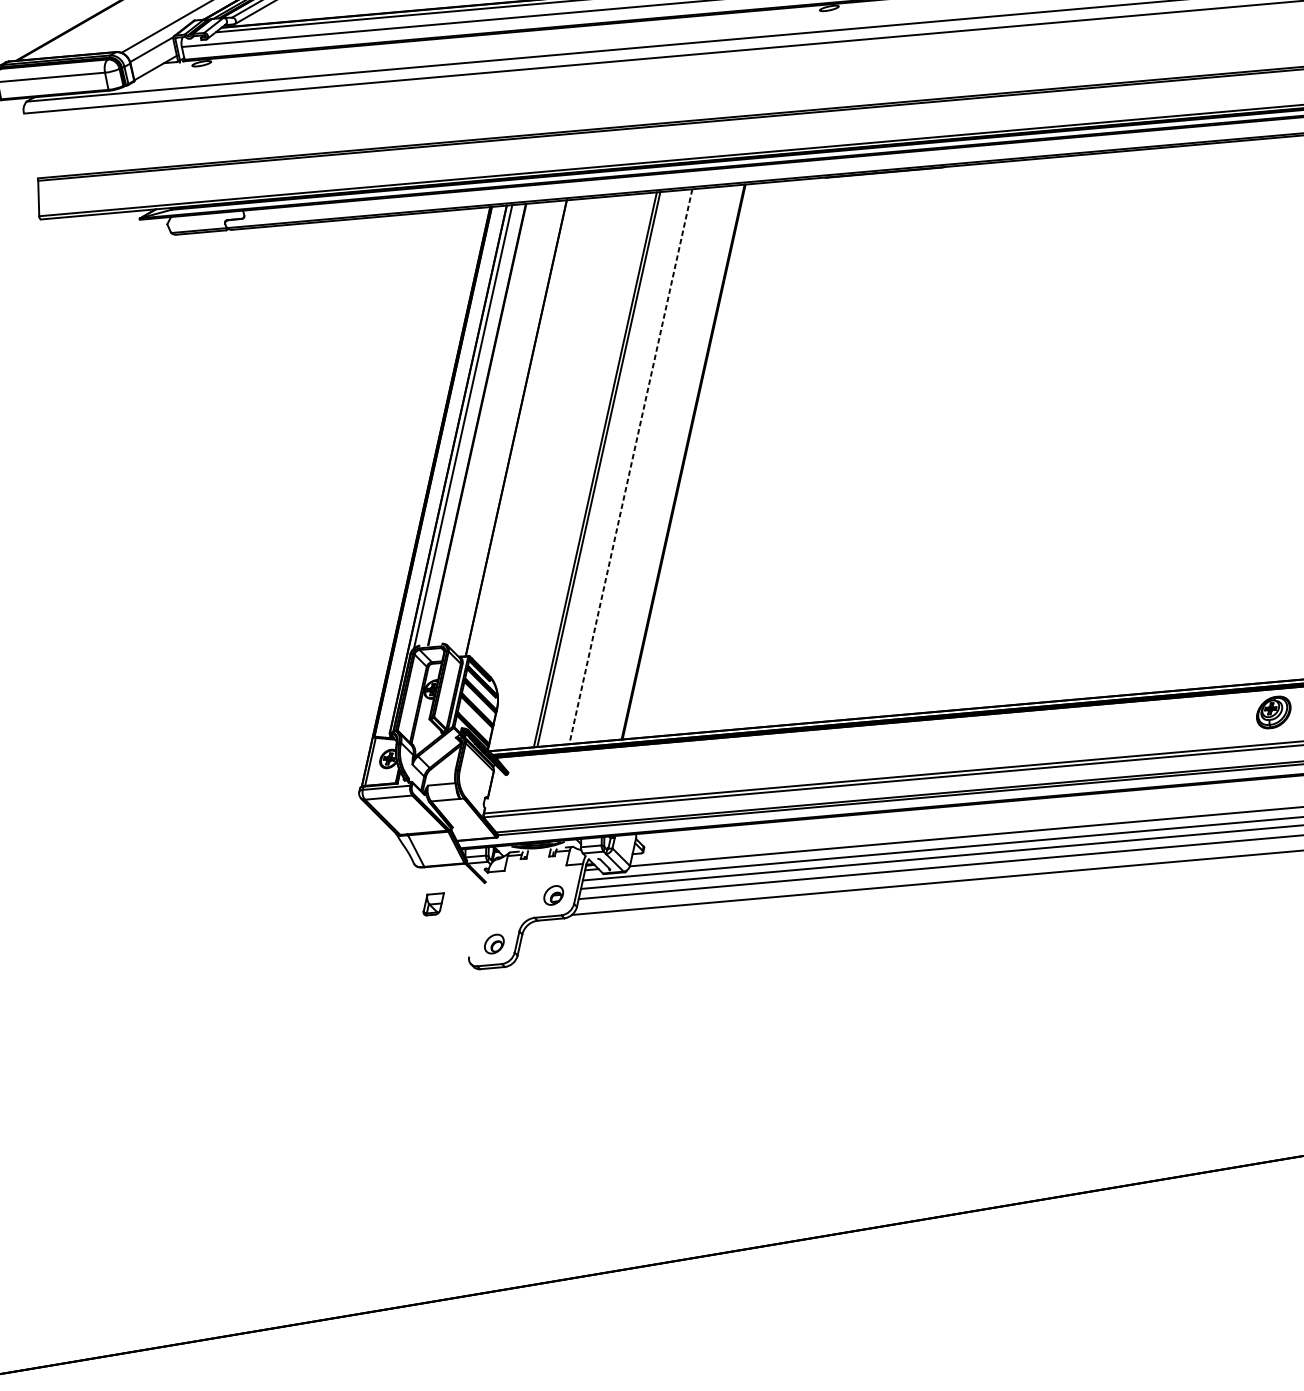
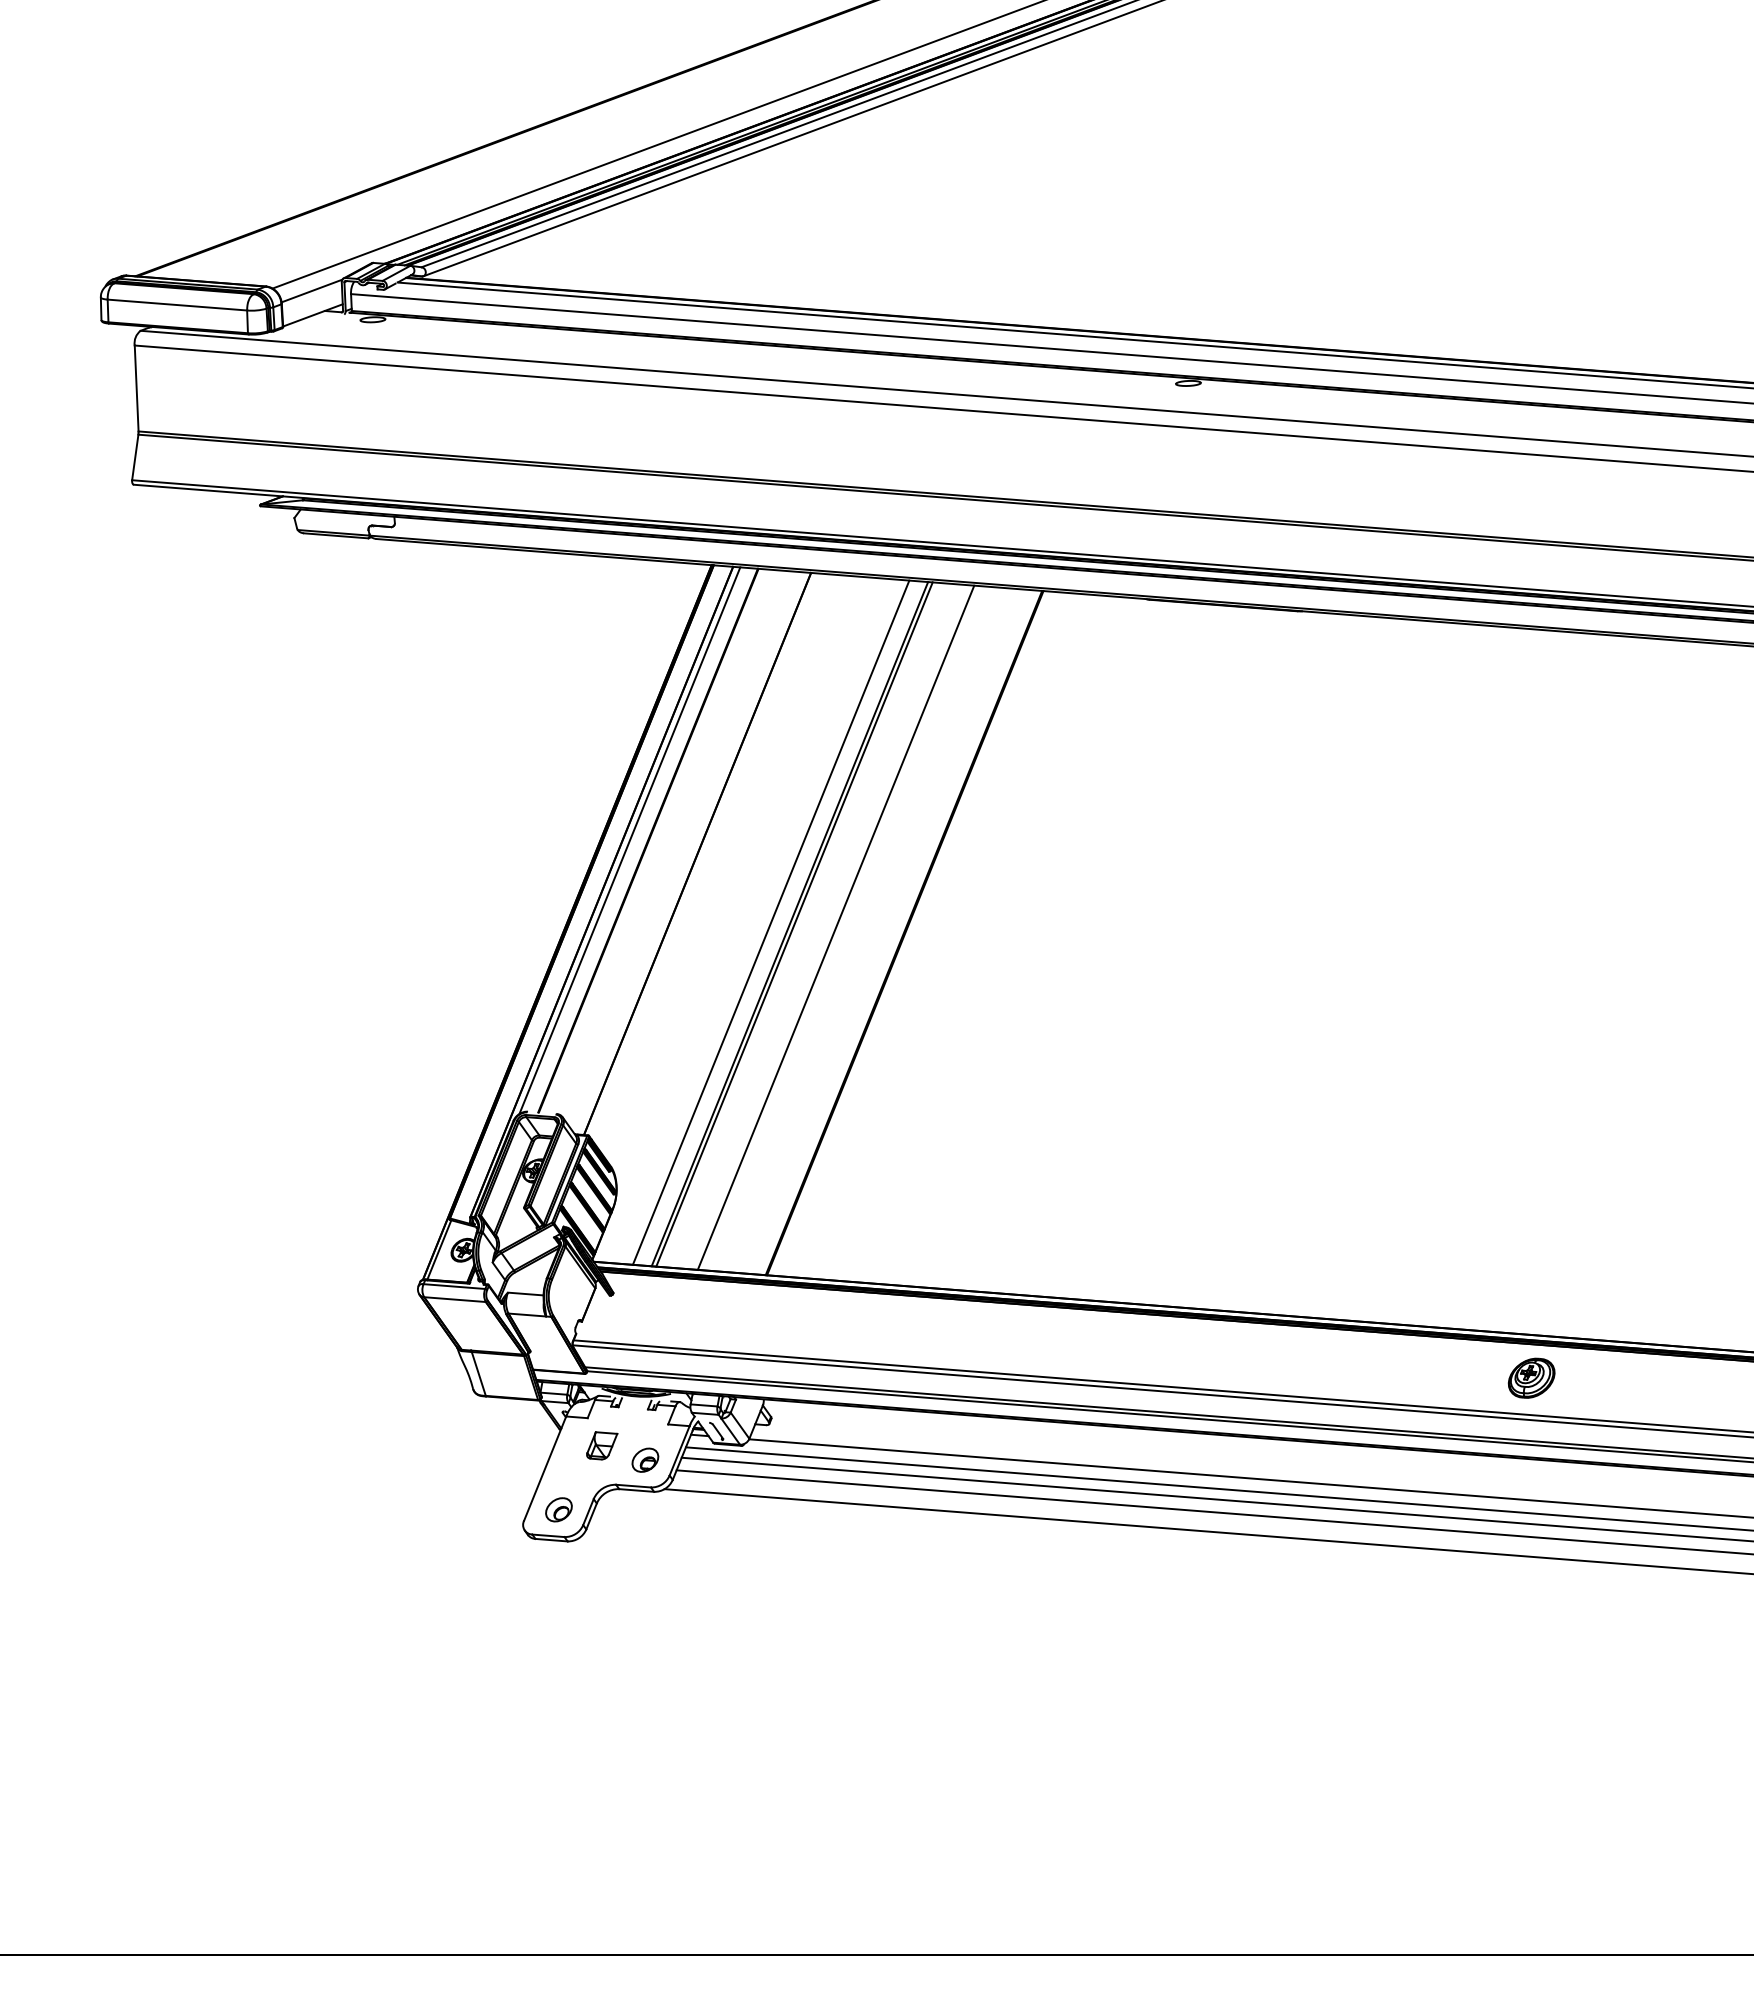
line: (30, 146) -> (136, 388), added
line: (631, 466) -> (836, 927), dashed -> solid
line: (580, 471) -> (770, 922), added
part: (1273, 711) -> (1531, 1377), moved
part: (434, 903) -> (602, 1445), moved
line: (478, 914) -> (545, 1468), added

